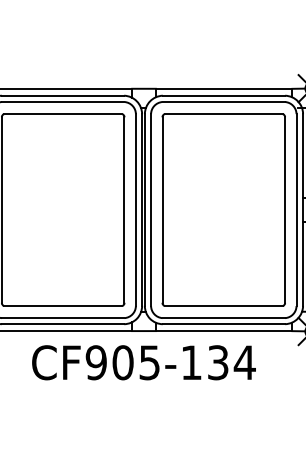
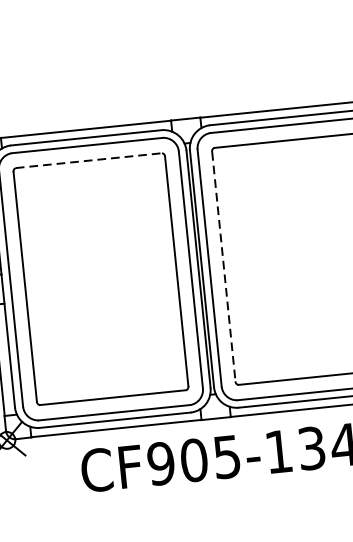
line: (63, 114) -> (89, 160), solid -> dashed
line: (162, 210) -> (223, 267), solid -> dashed

